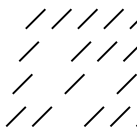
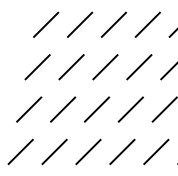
line: (55, 51) -> (71, 67), added
line: (48, 84) -> (63, 109), added
line: (100, 84) -> (130, 109), added
line: (68, 116) -> (88, 151), added

